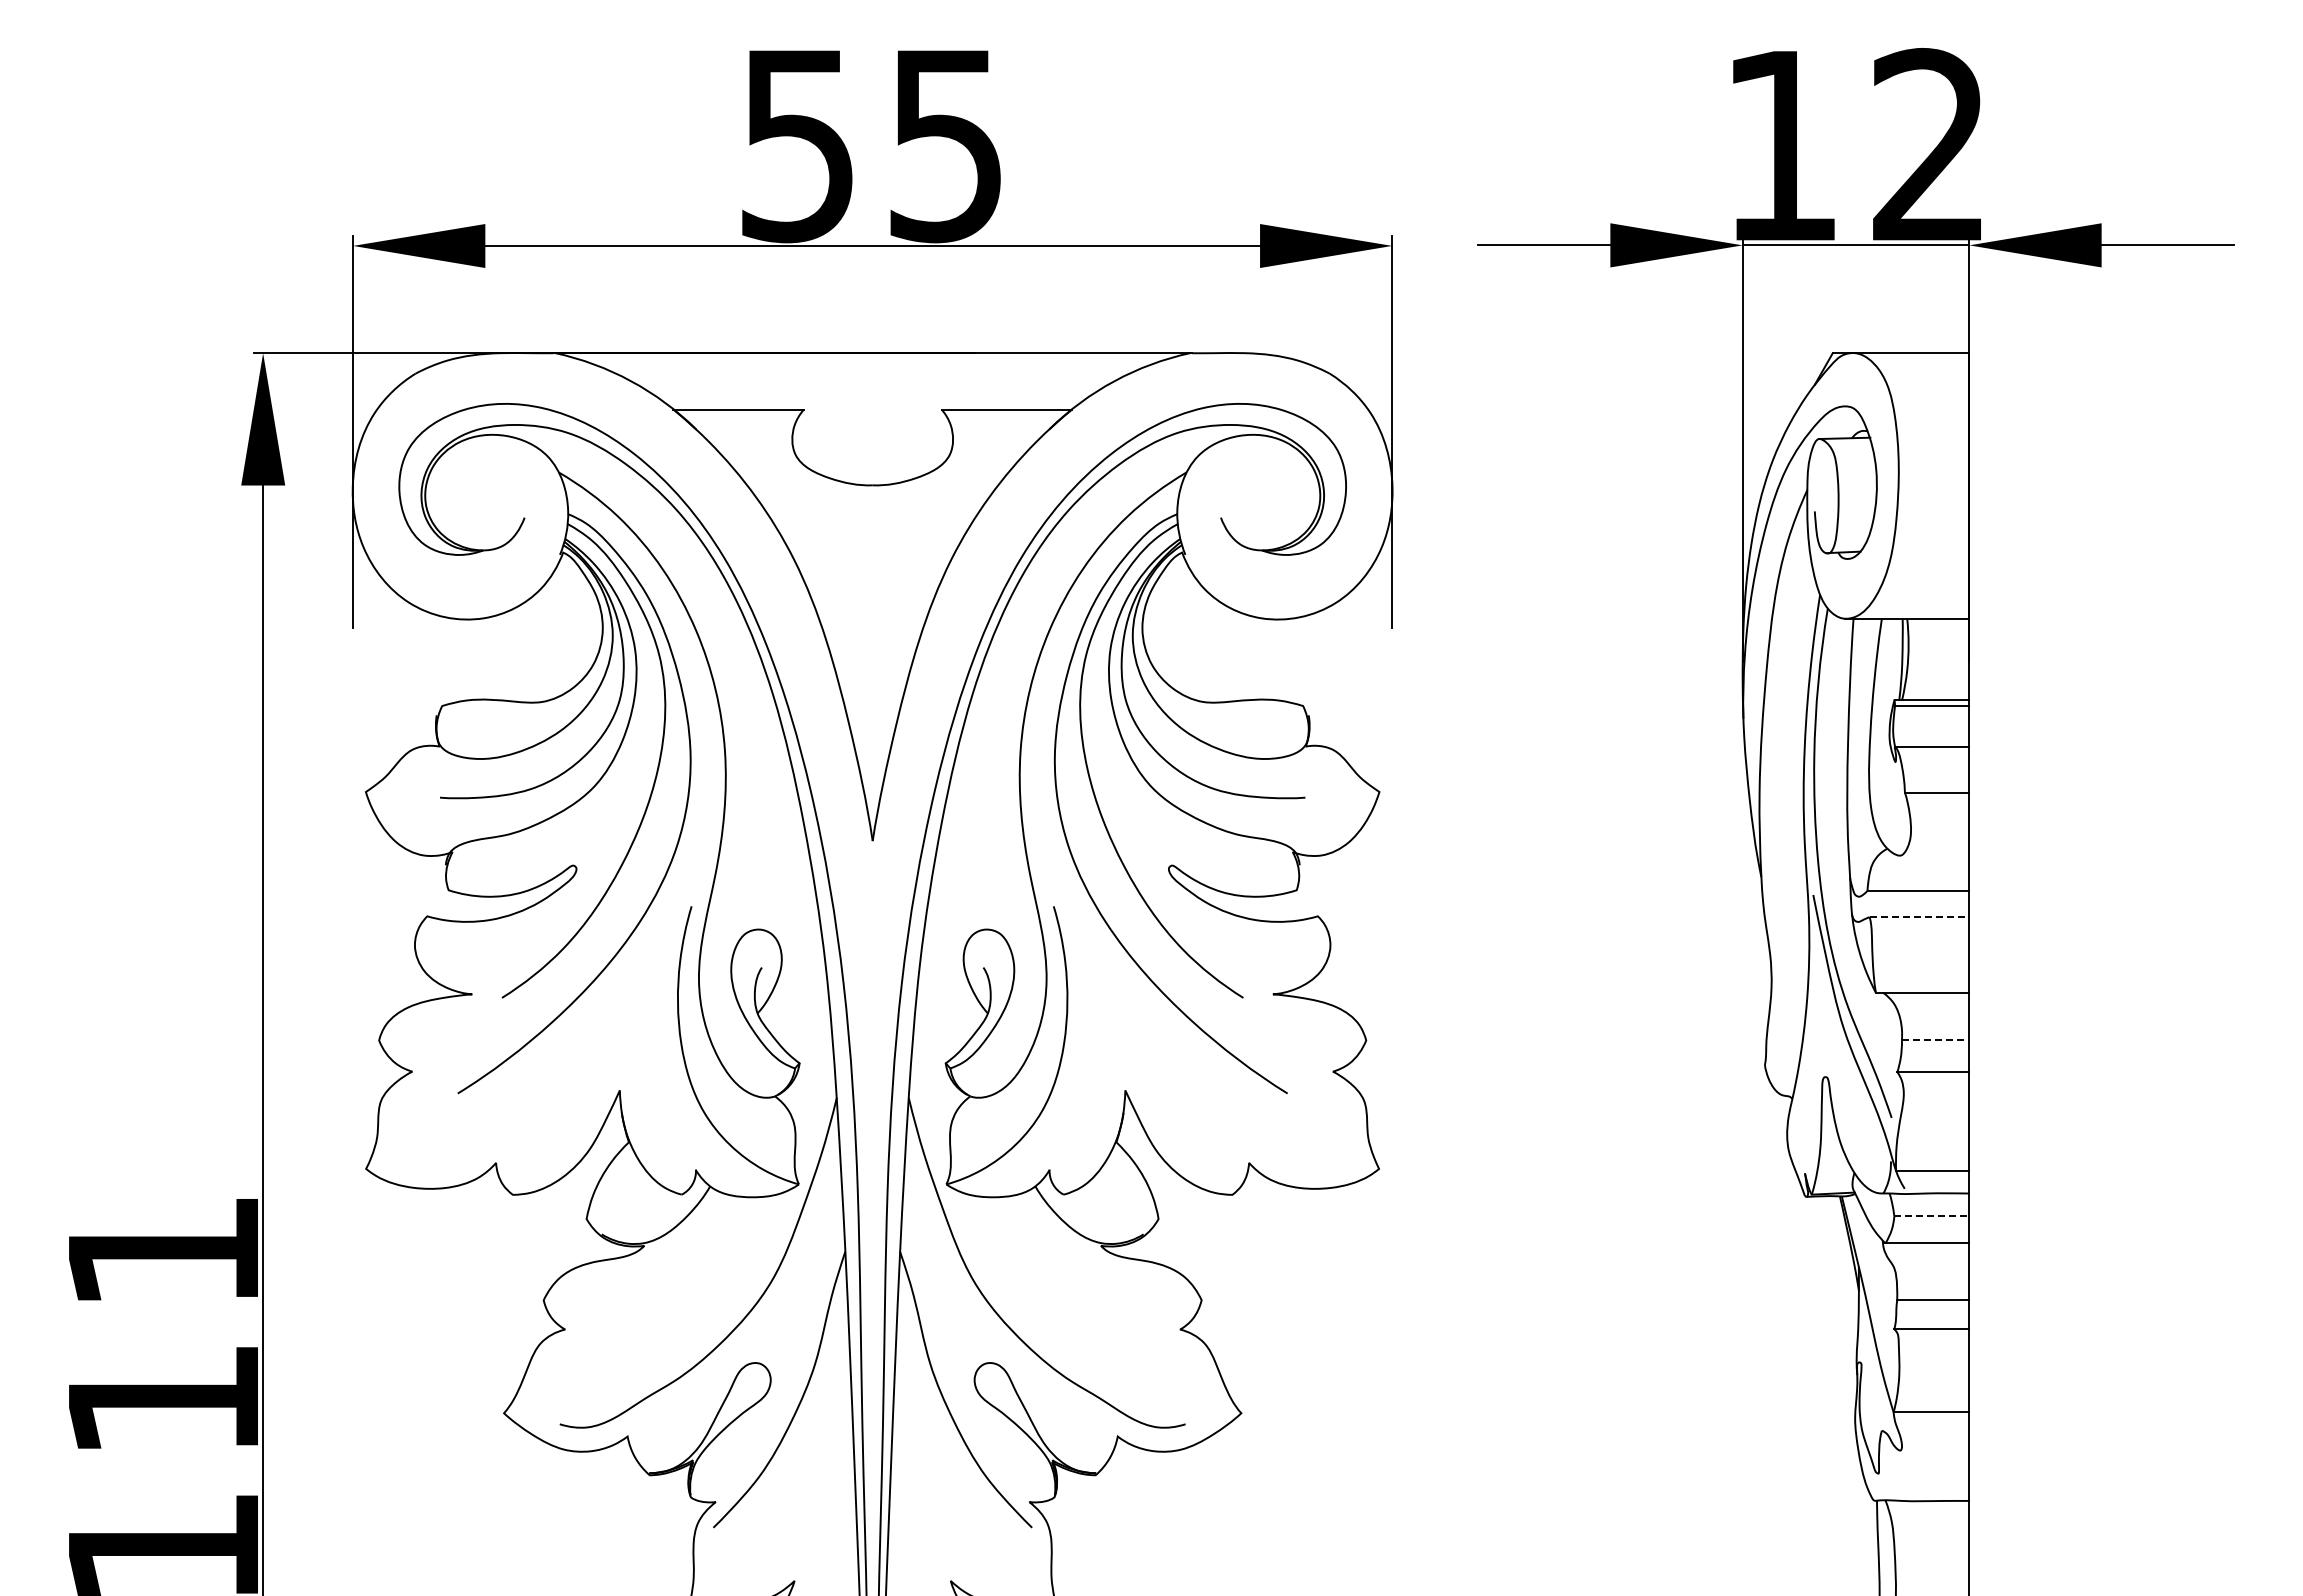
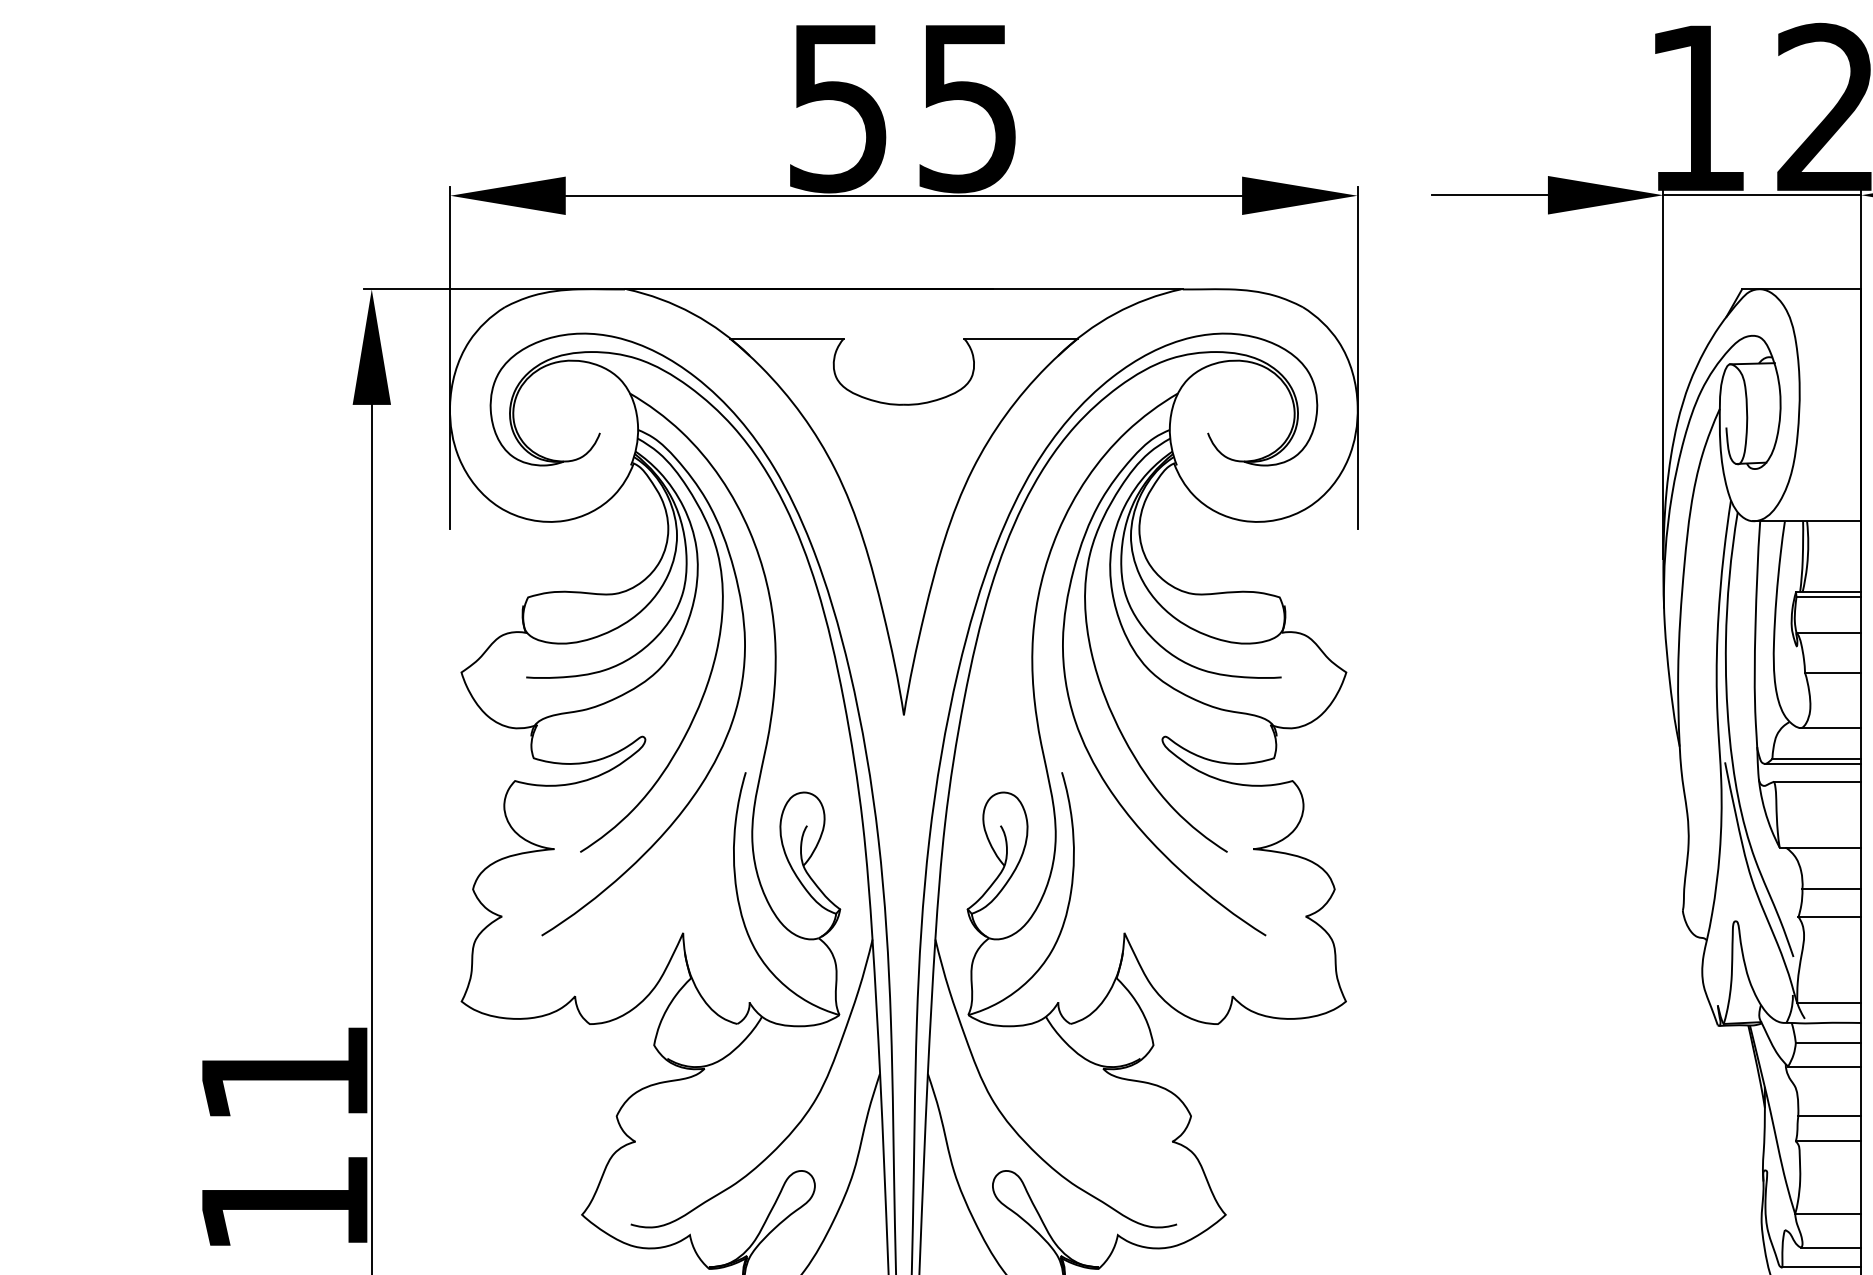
line: (1934, 855) -> (1830, 727), added
line: (1914, 896) -> (1813, 763), added
line: (1919, 917) -> (1817, 782), dashed -> solid
line: (1935, 1040) -> (1831, 889), dashed -> solid
line: (1931, 1216) -> (1828, 1043), dashed -> solid
line: (1934, 1450) -> (1830, 1247), added
line: (1923, 1473) -> (1821, 1267), added

